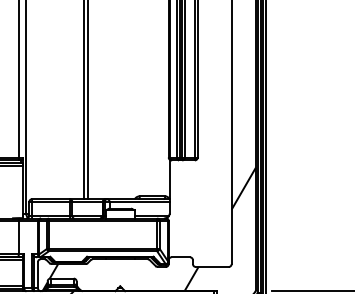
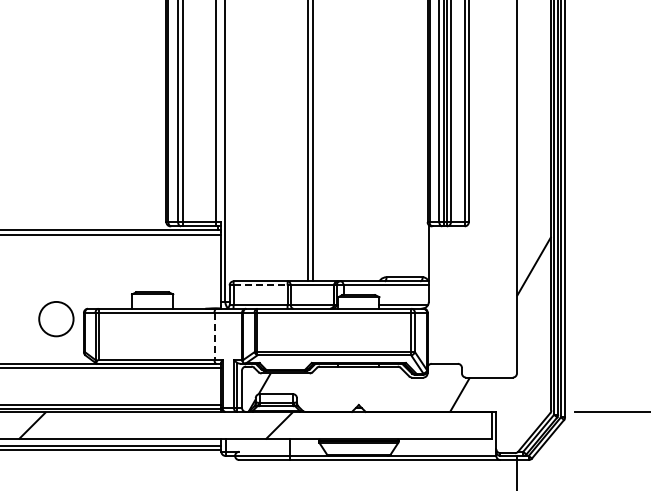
line: (51, 202) -> (261, 285), solid -> dashed
line: (18, 238) -> (214, 336), solid -> dashed

